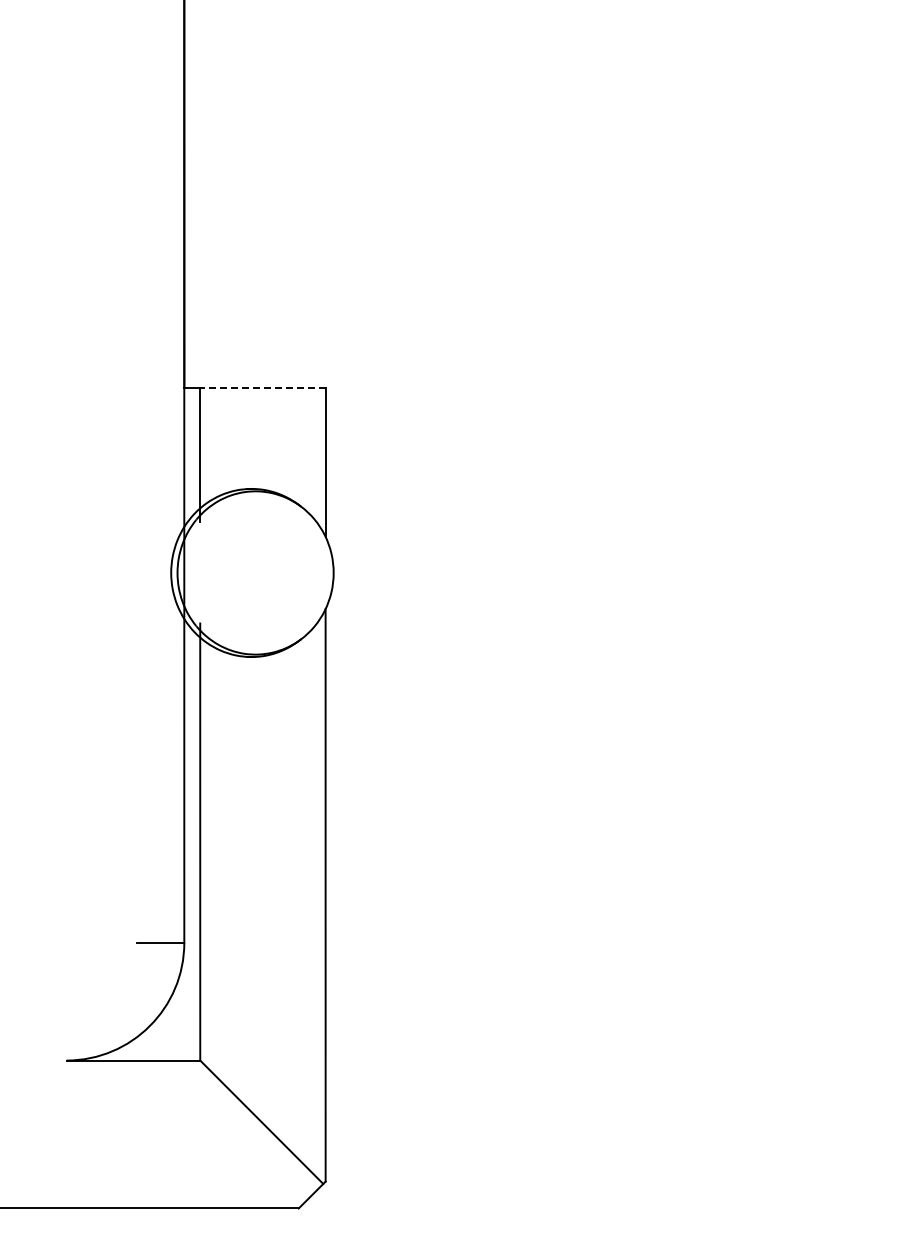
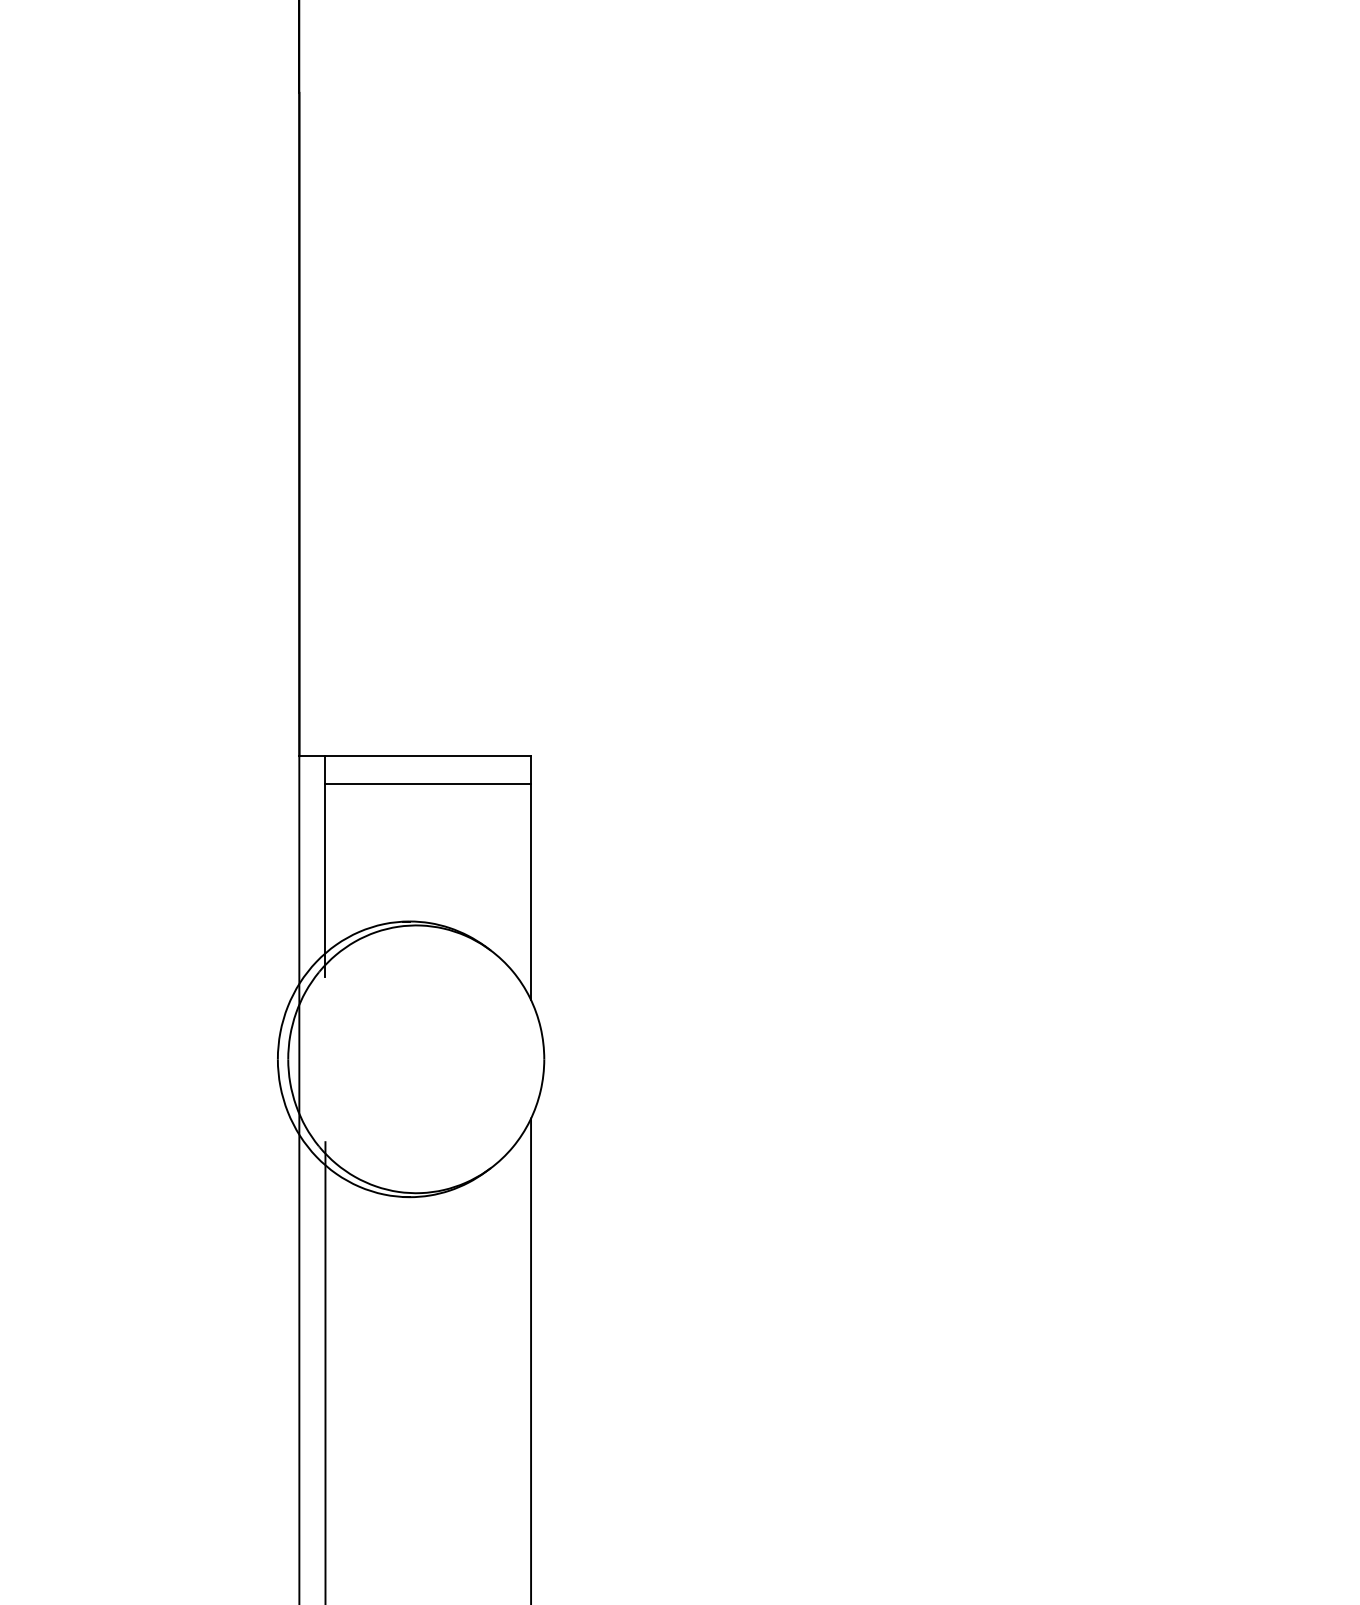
line: (262, 388) -> (427, 756), dashed -> solid
line: (262, 404) -> (427, 783), added

